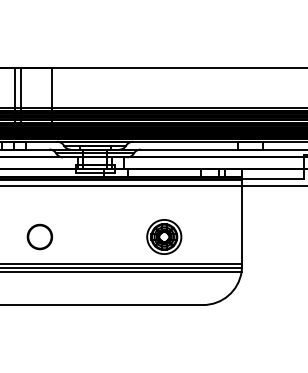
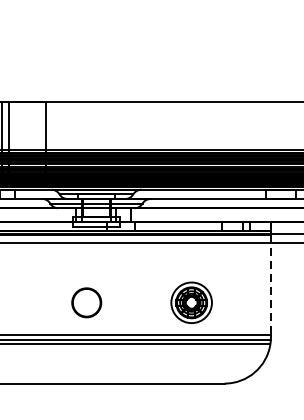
line: (242, 222) -> (271, 285), solid -> dashed
part: (39, 236) -> (86, 302), moved
part: (164, 236) -> (191, 302), moved

